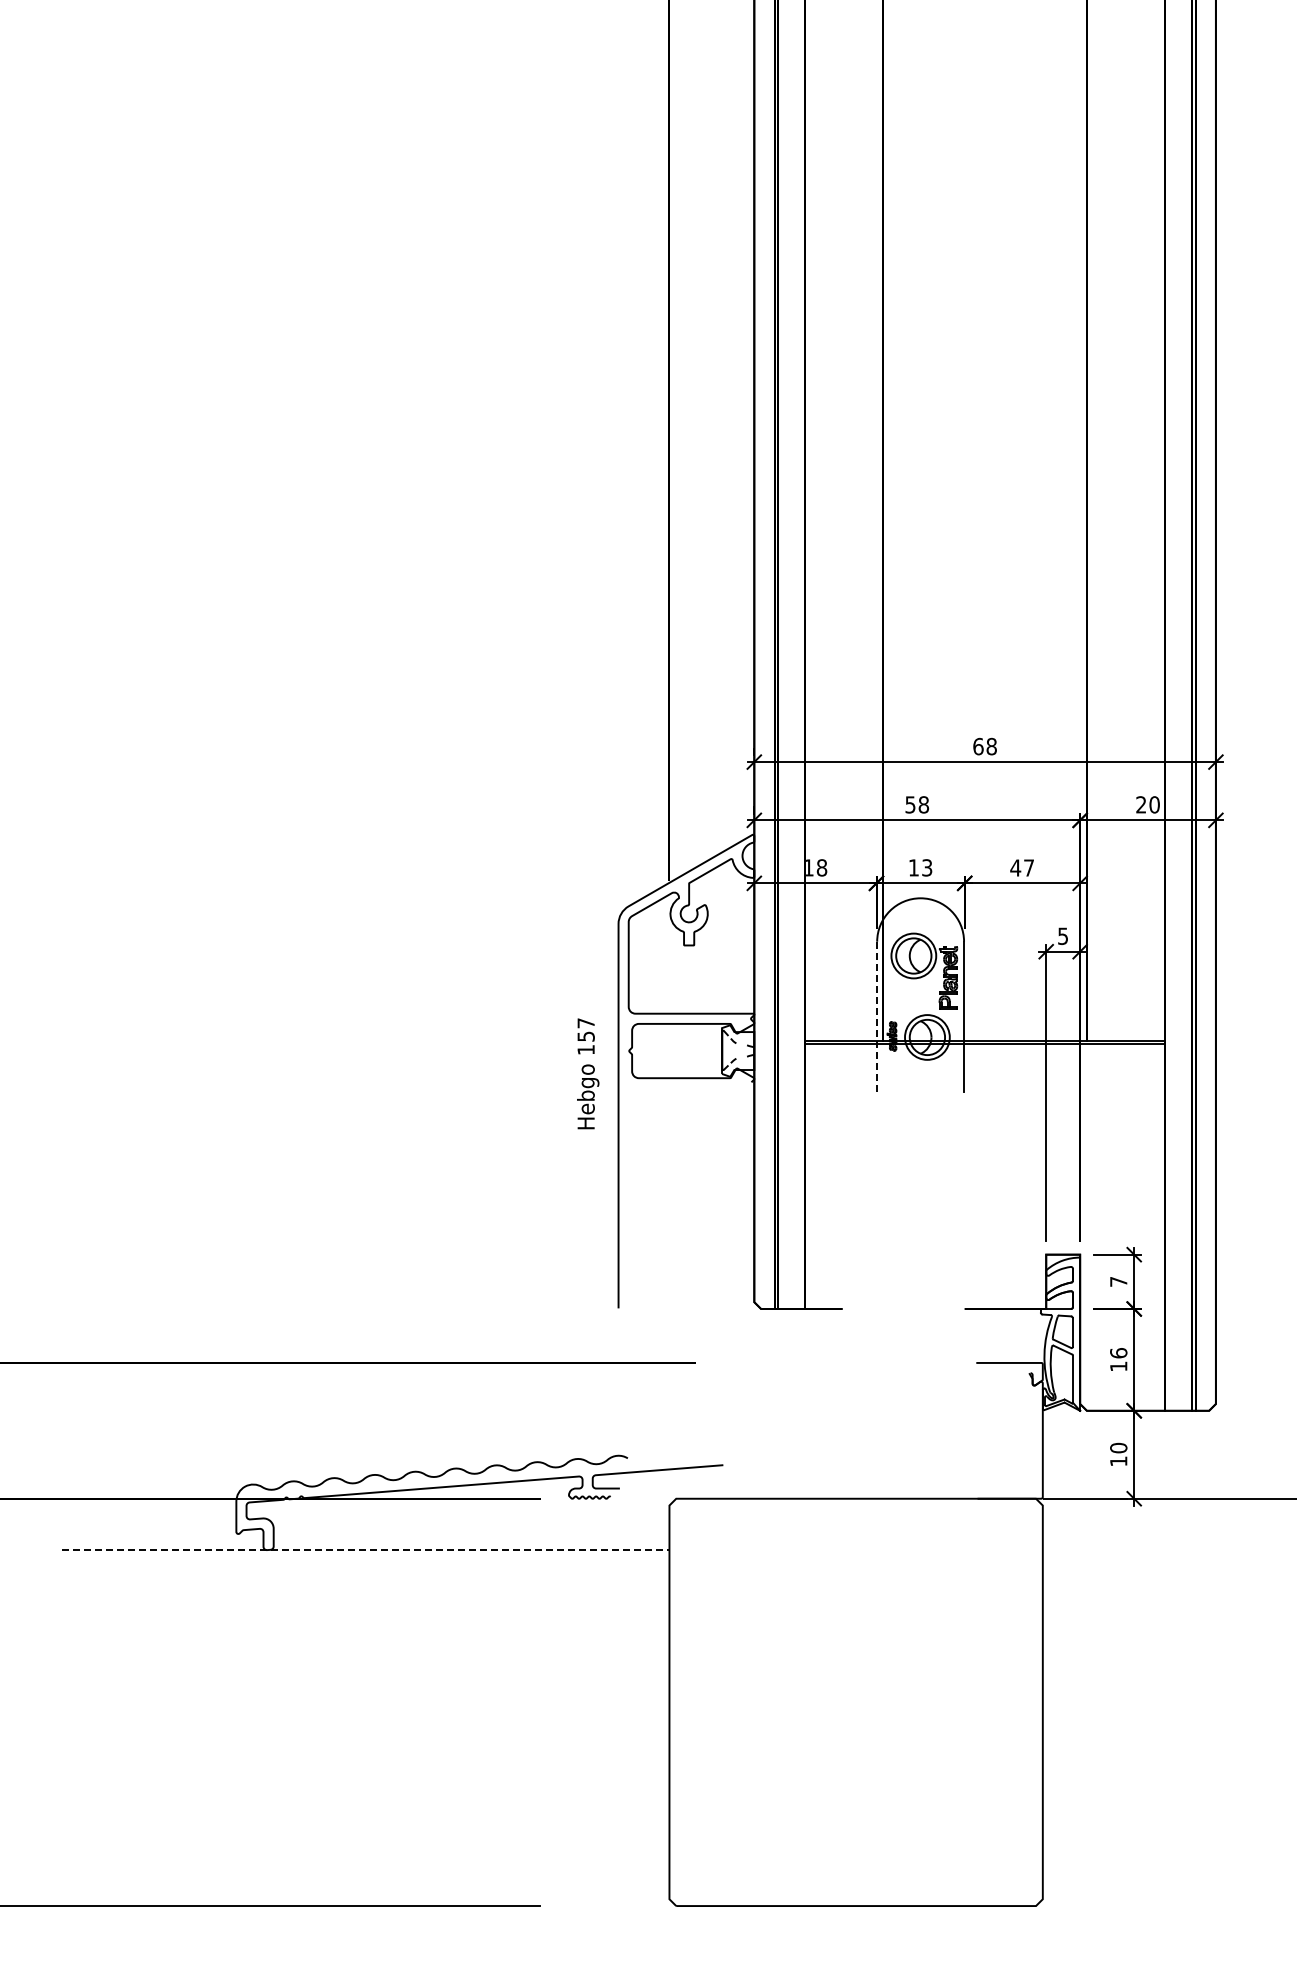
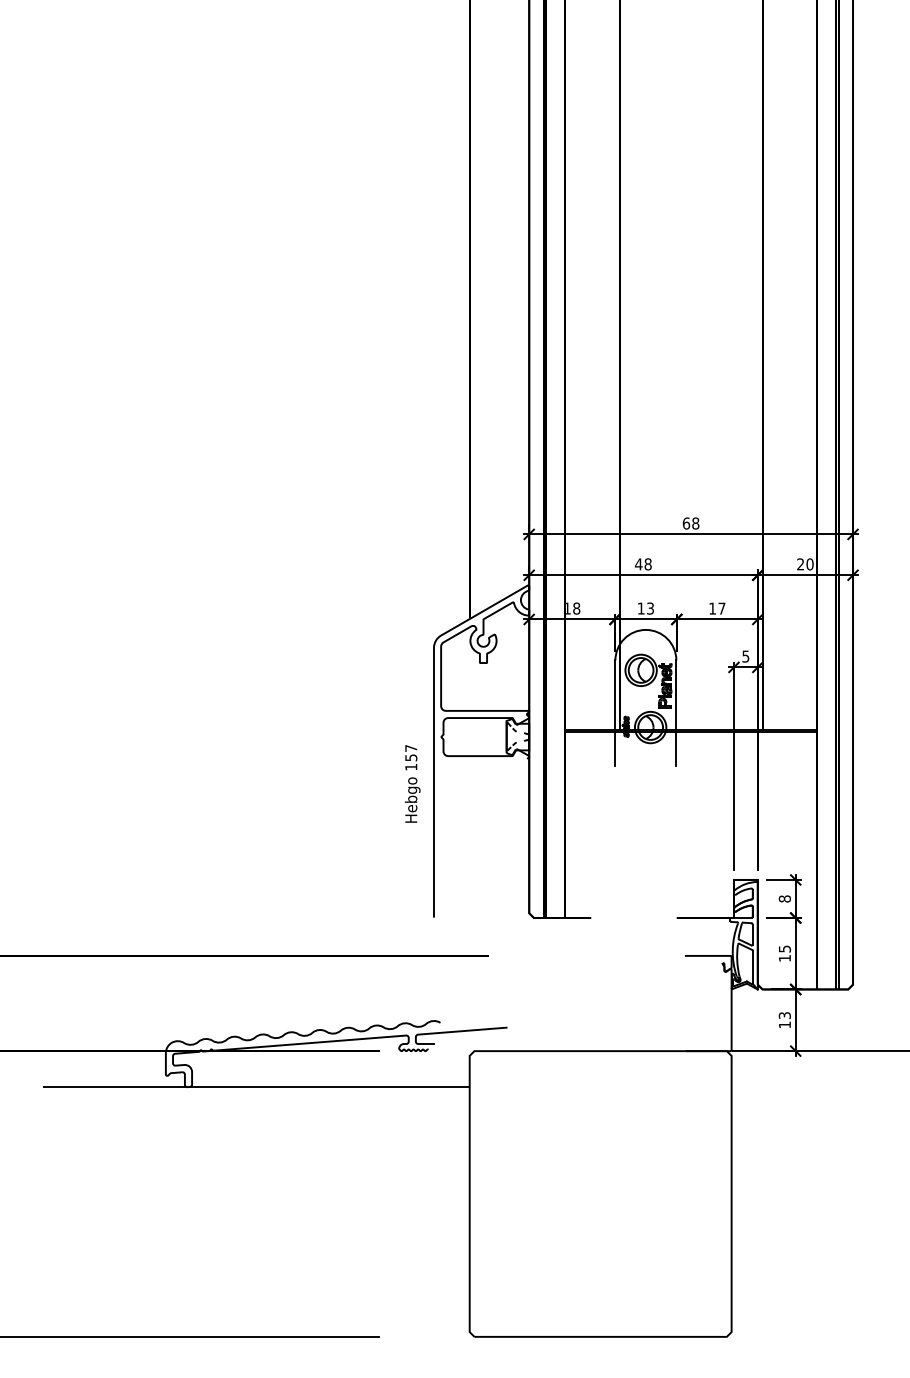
text: (910, 804) -> (638, 564), 58 -> 48
text: (1015, 867) -> (712, 608), 47 -> 17
line: (877, 1017) -> (615, 713), dashed -> solid
text: (588, 1073) -> (412, 783), moved
text: (1118, 1281) -> (784, 898), 7 -> 8
text: (1118, 1353) -> (784, 949), 16 -> 15
text: (1118, 1447) -> (784, 1015), 10 -> 13
line: (365, 1550) -> (256, 1087), dashed -> solid

